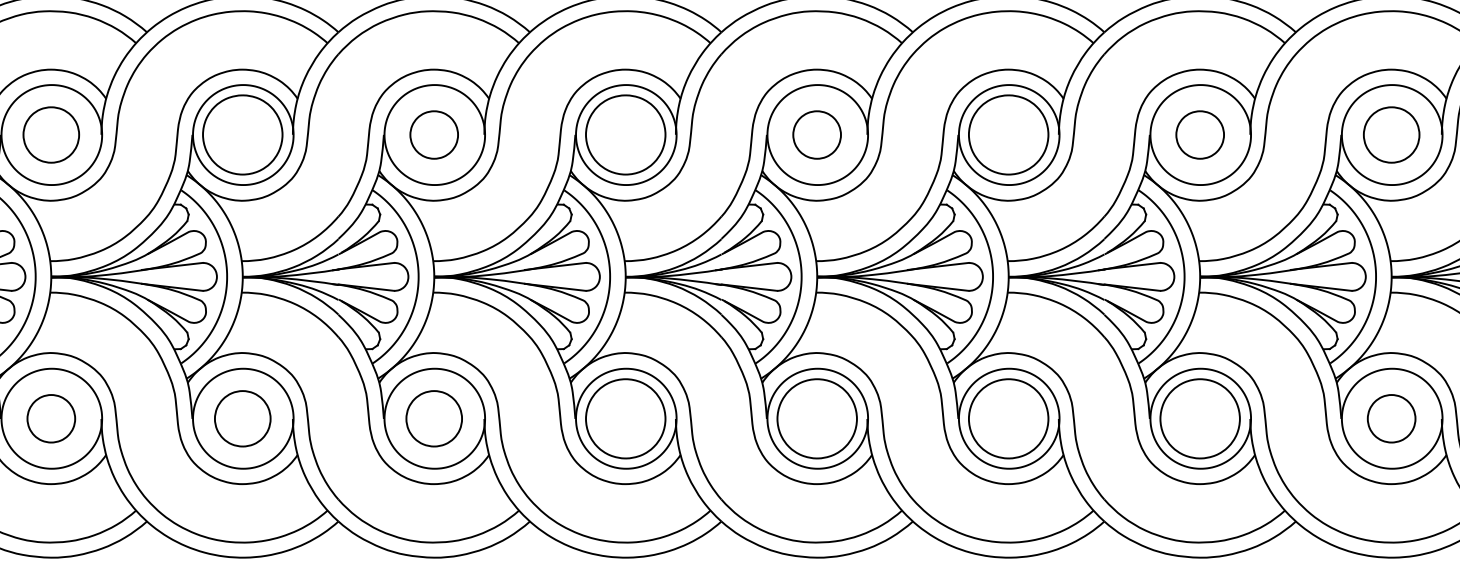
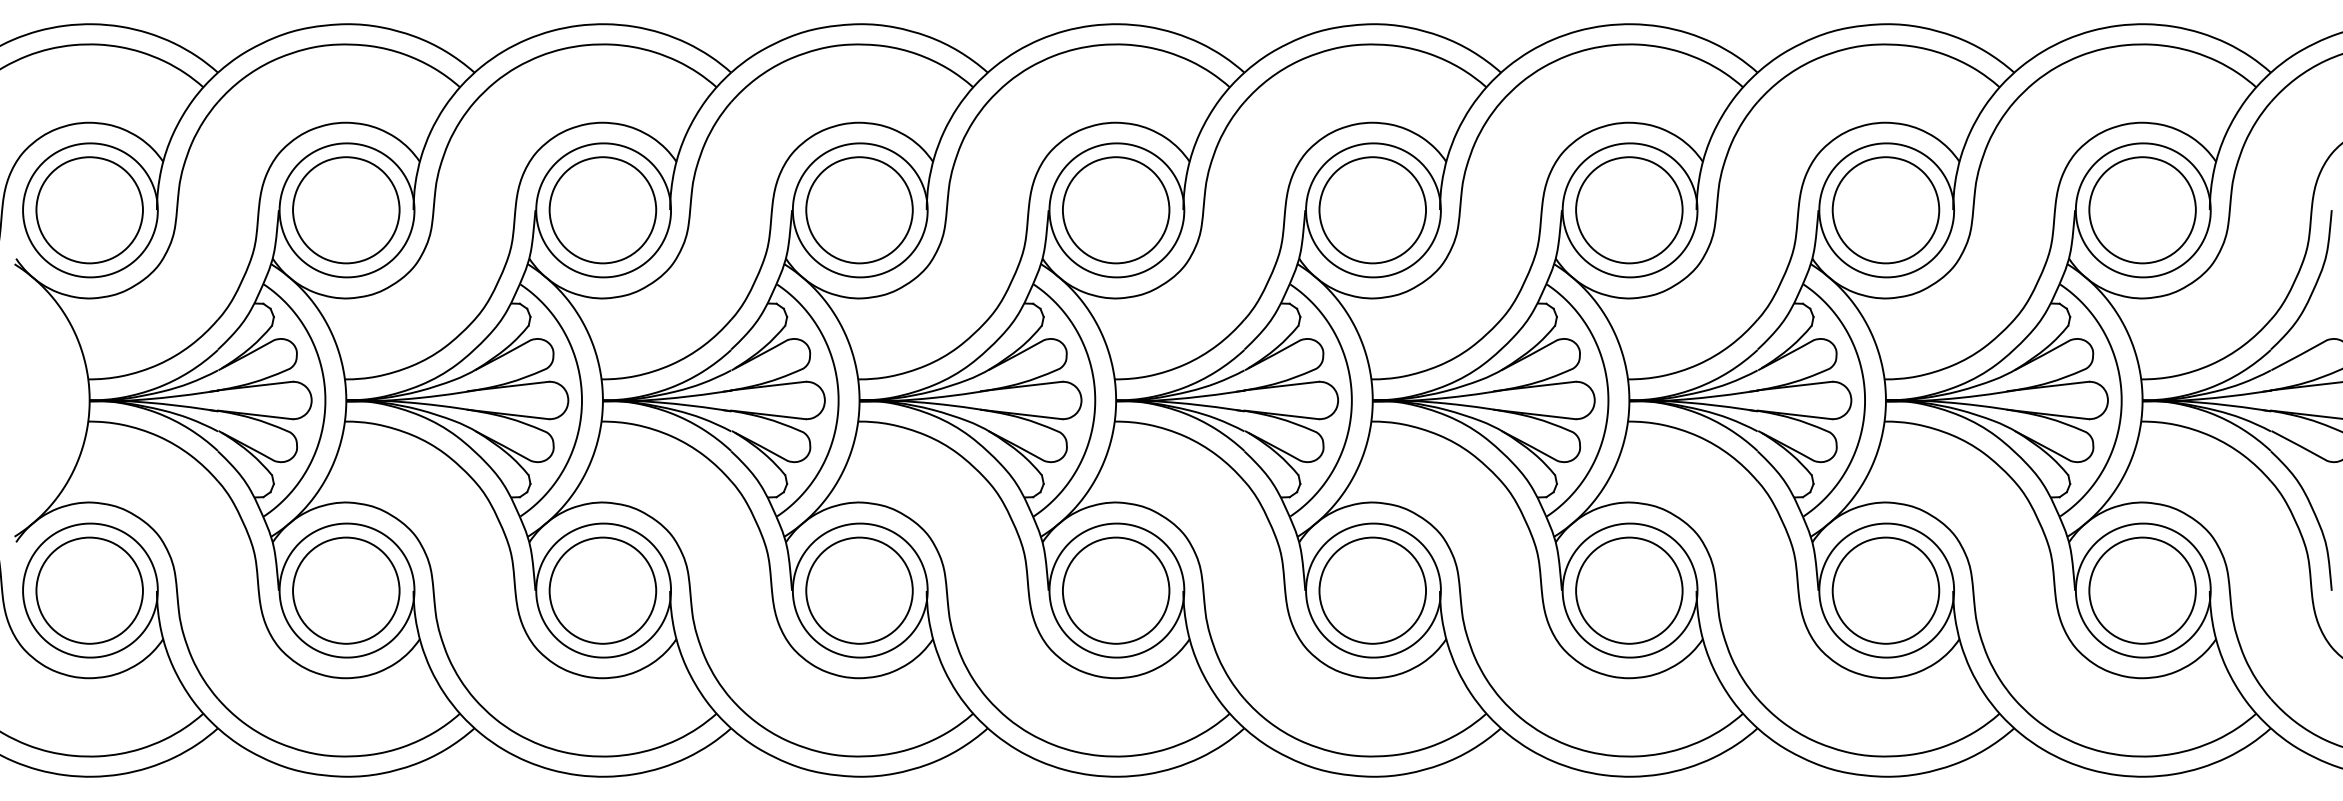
part: (51, 135) -> (346, 210), size x1.43
part: (434, 135) -> (859, 210), size x1.67
part: (817, 135) -> (1372, 210), size x1.67
part: (1199, 135) -> (1885, 210), size x1.67
part: (1391, 135) -> (2142, 210), size x1.43
part: (51, 418) -> (346, 590), size x1.67
part: (242, 418) -> (602, 590), size x1.43
part: (434, 418) -> (859, 590), size x1.43
part: (1391, 418) -> (2142, 590), size x1.67

